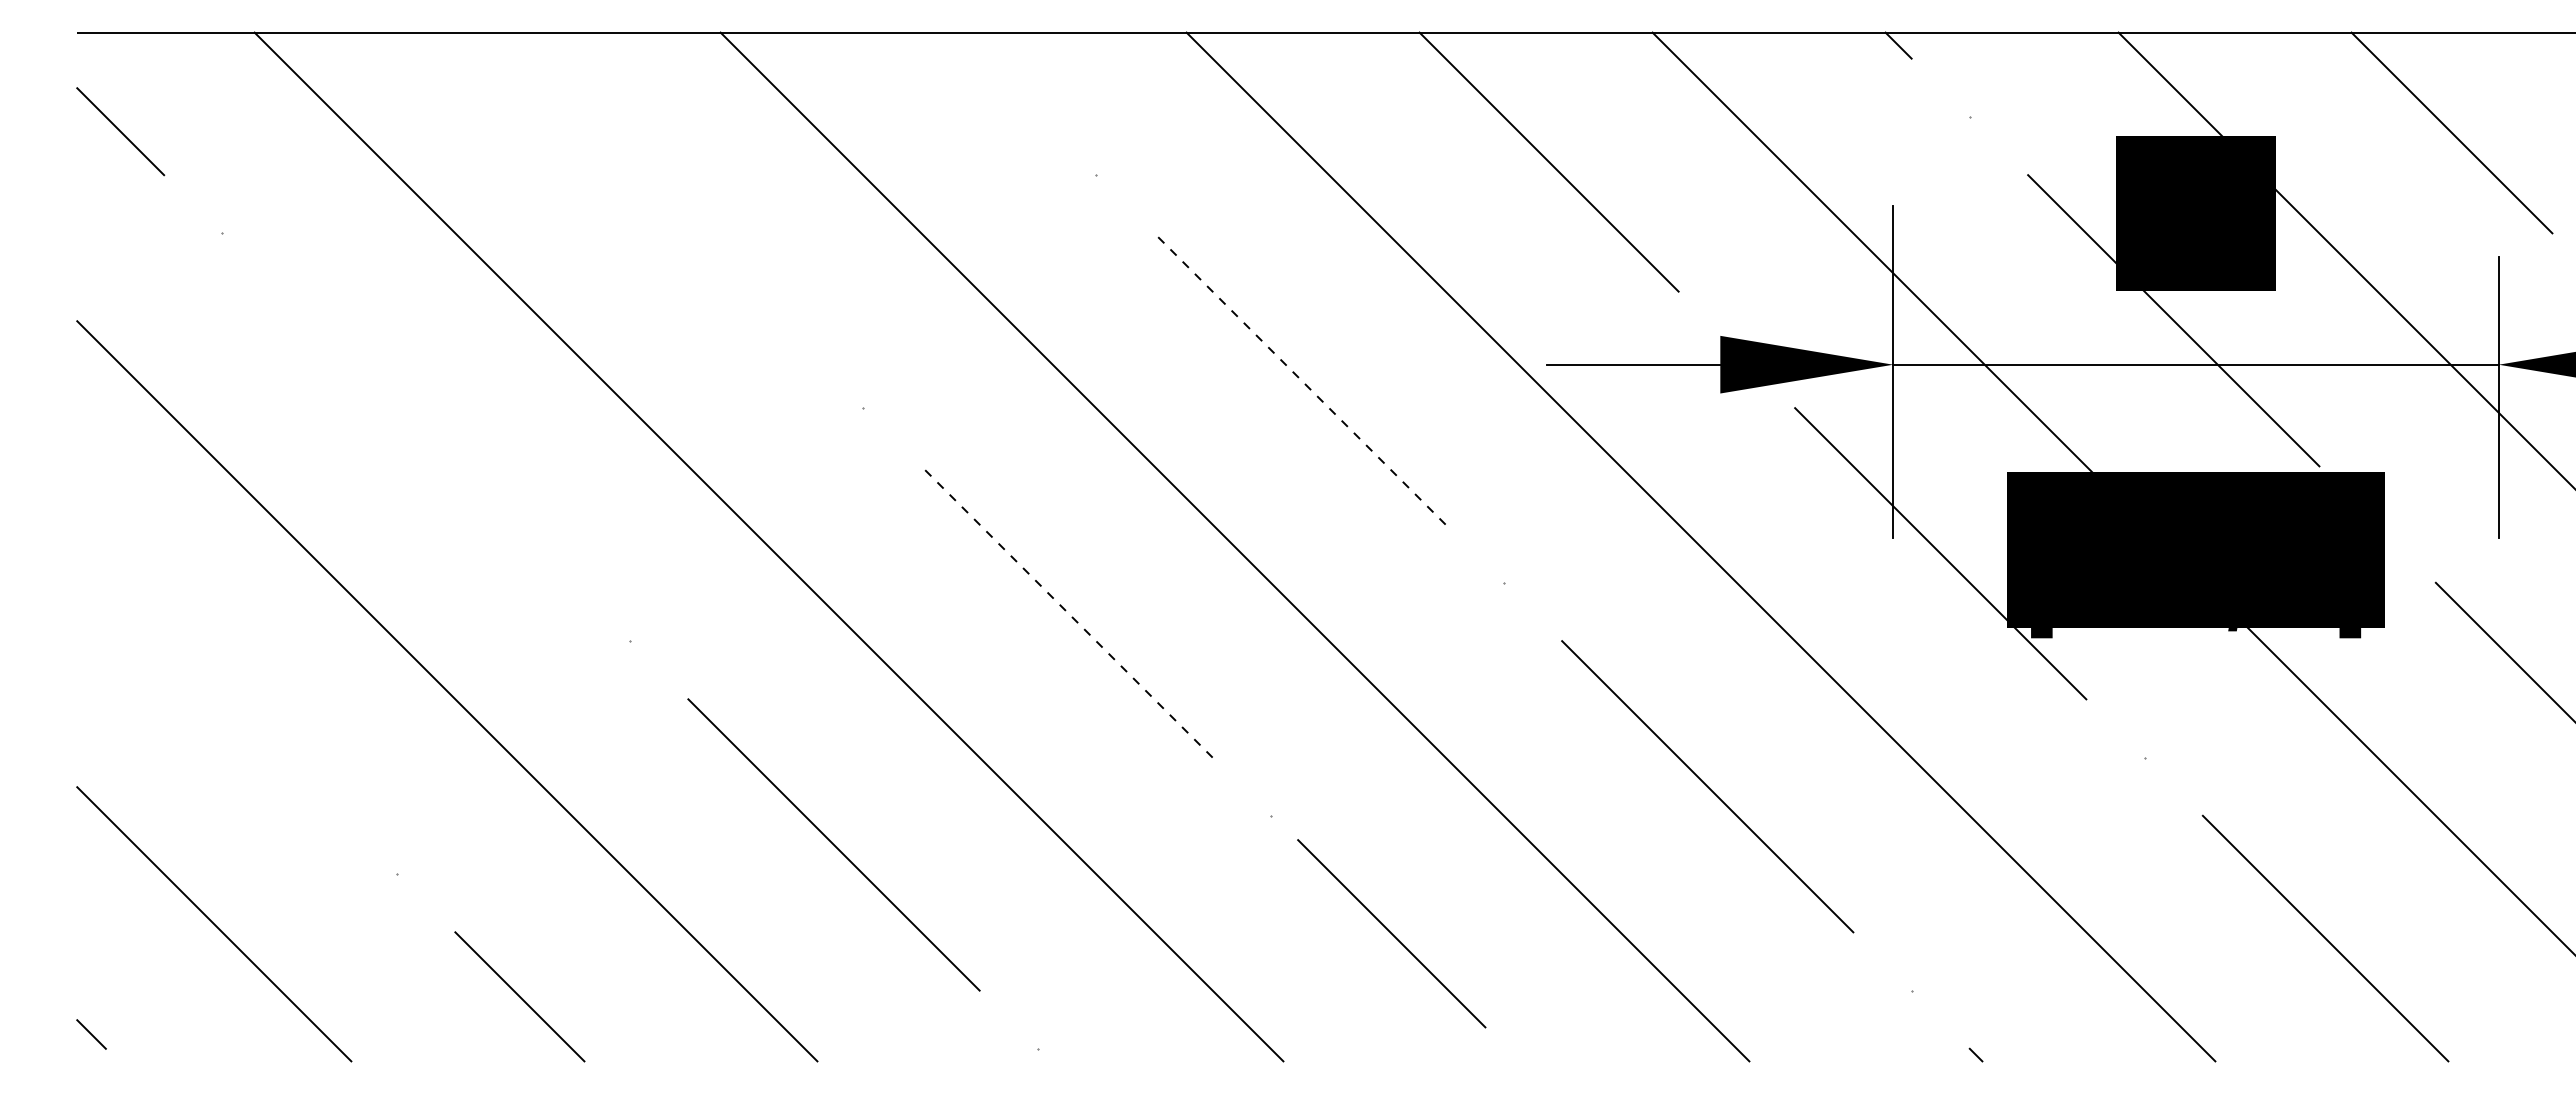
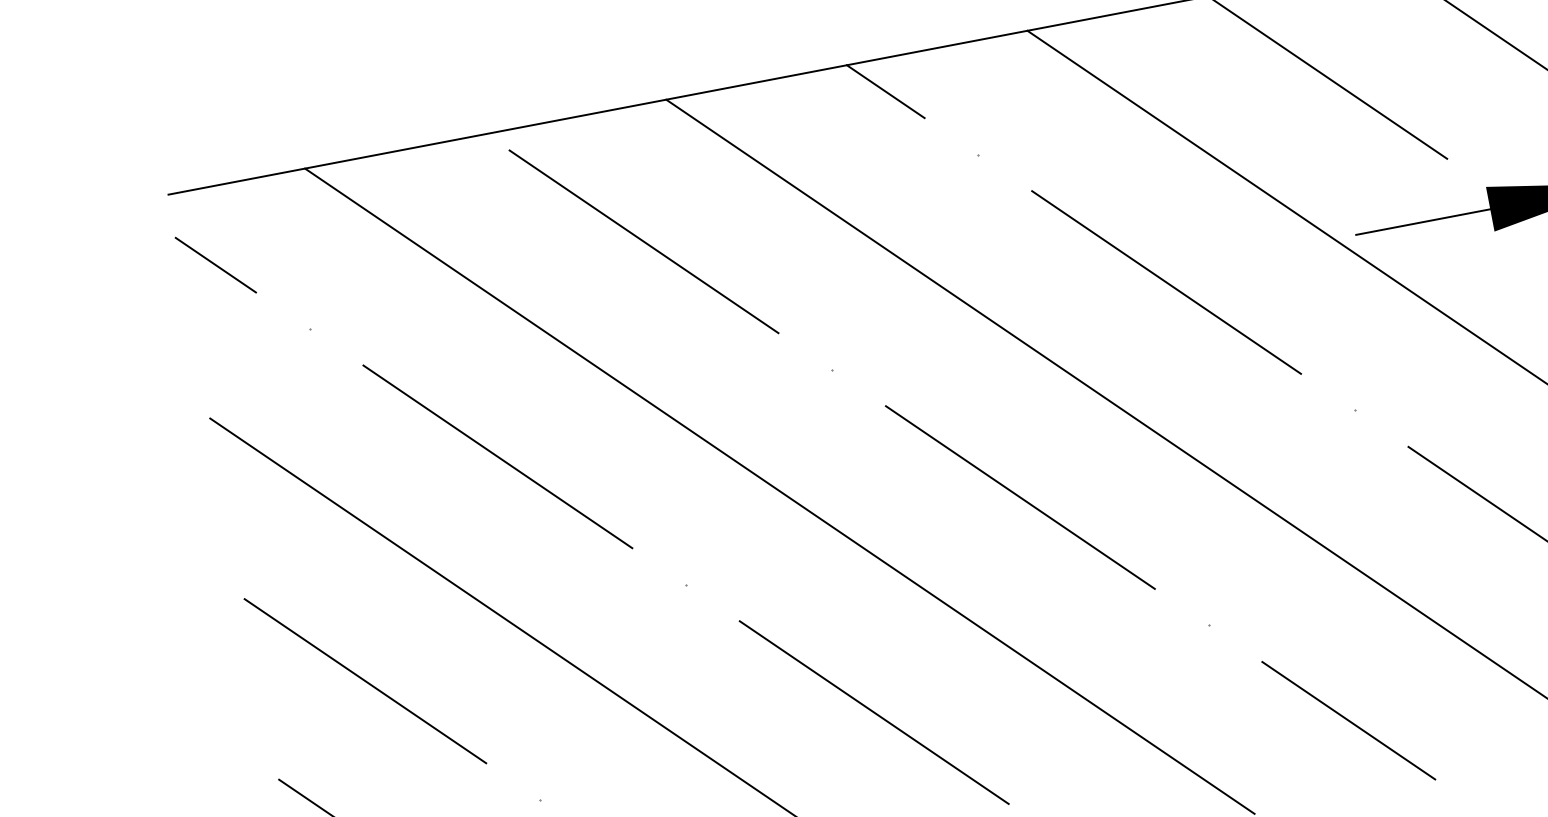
line: (995, 74) -> (885, 91), added
line: (658, 203) -> (643, 241), added
line: (1300, 379) -> (1167, 282), dashed -> solid
line: (425, 436) -> (497, 456), added
line: (1067, 611) -> (1020, 497), dashed -> solid
line: (207, 684) -> (364, 680), added
line: (1391, 933) -> (1348, 720), moved

